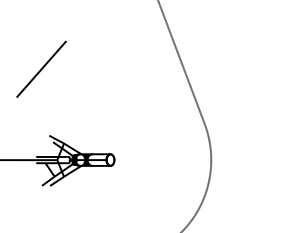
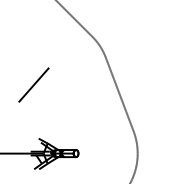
line: (40, 68) -> (33, 84), moved

